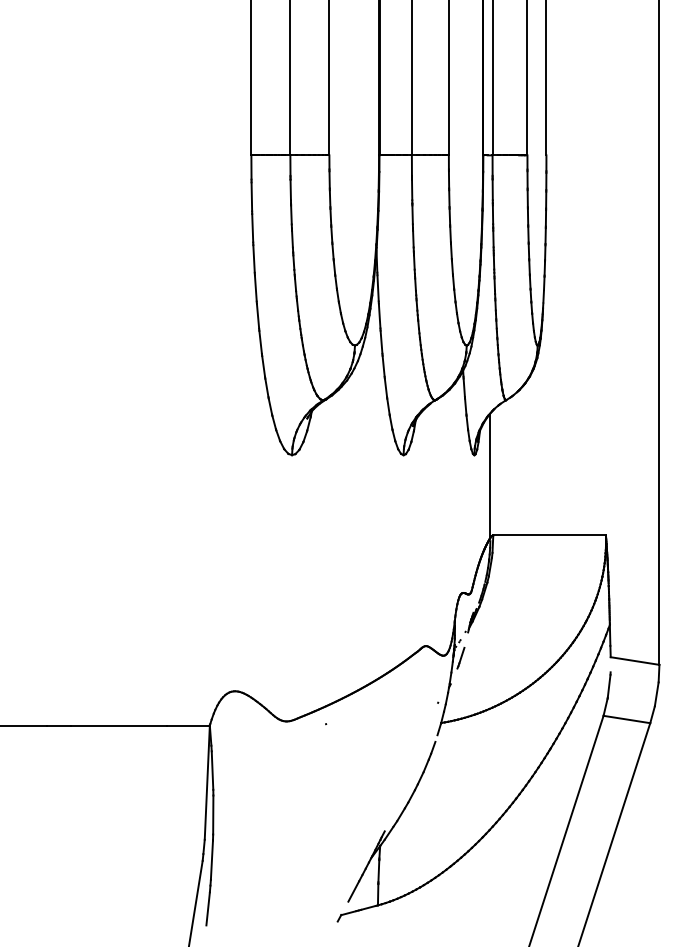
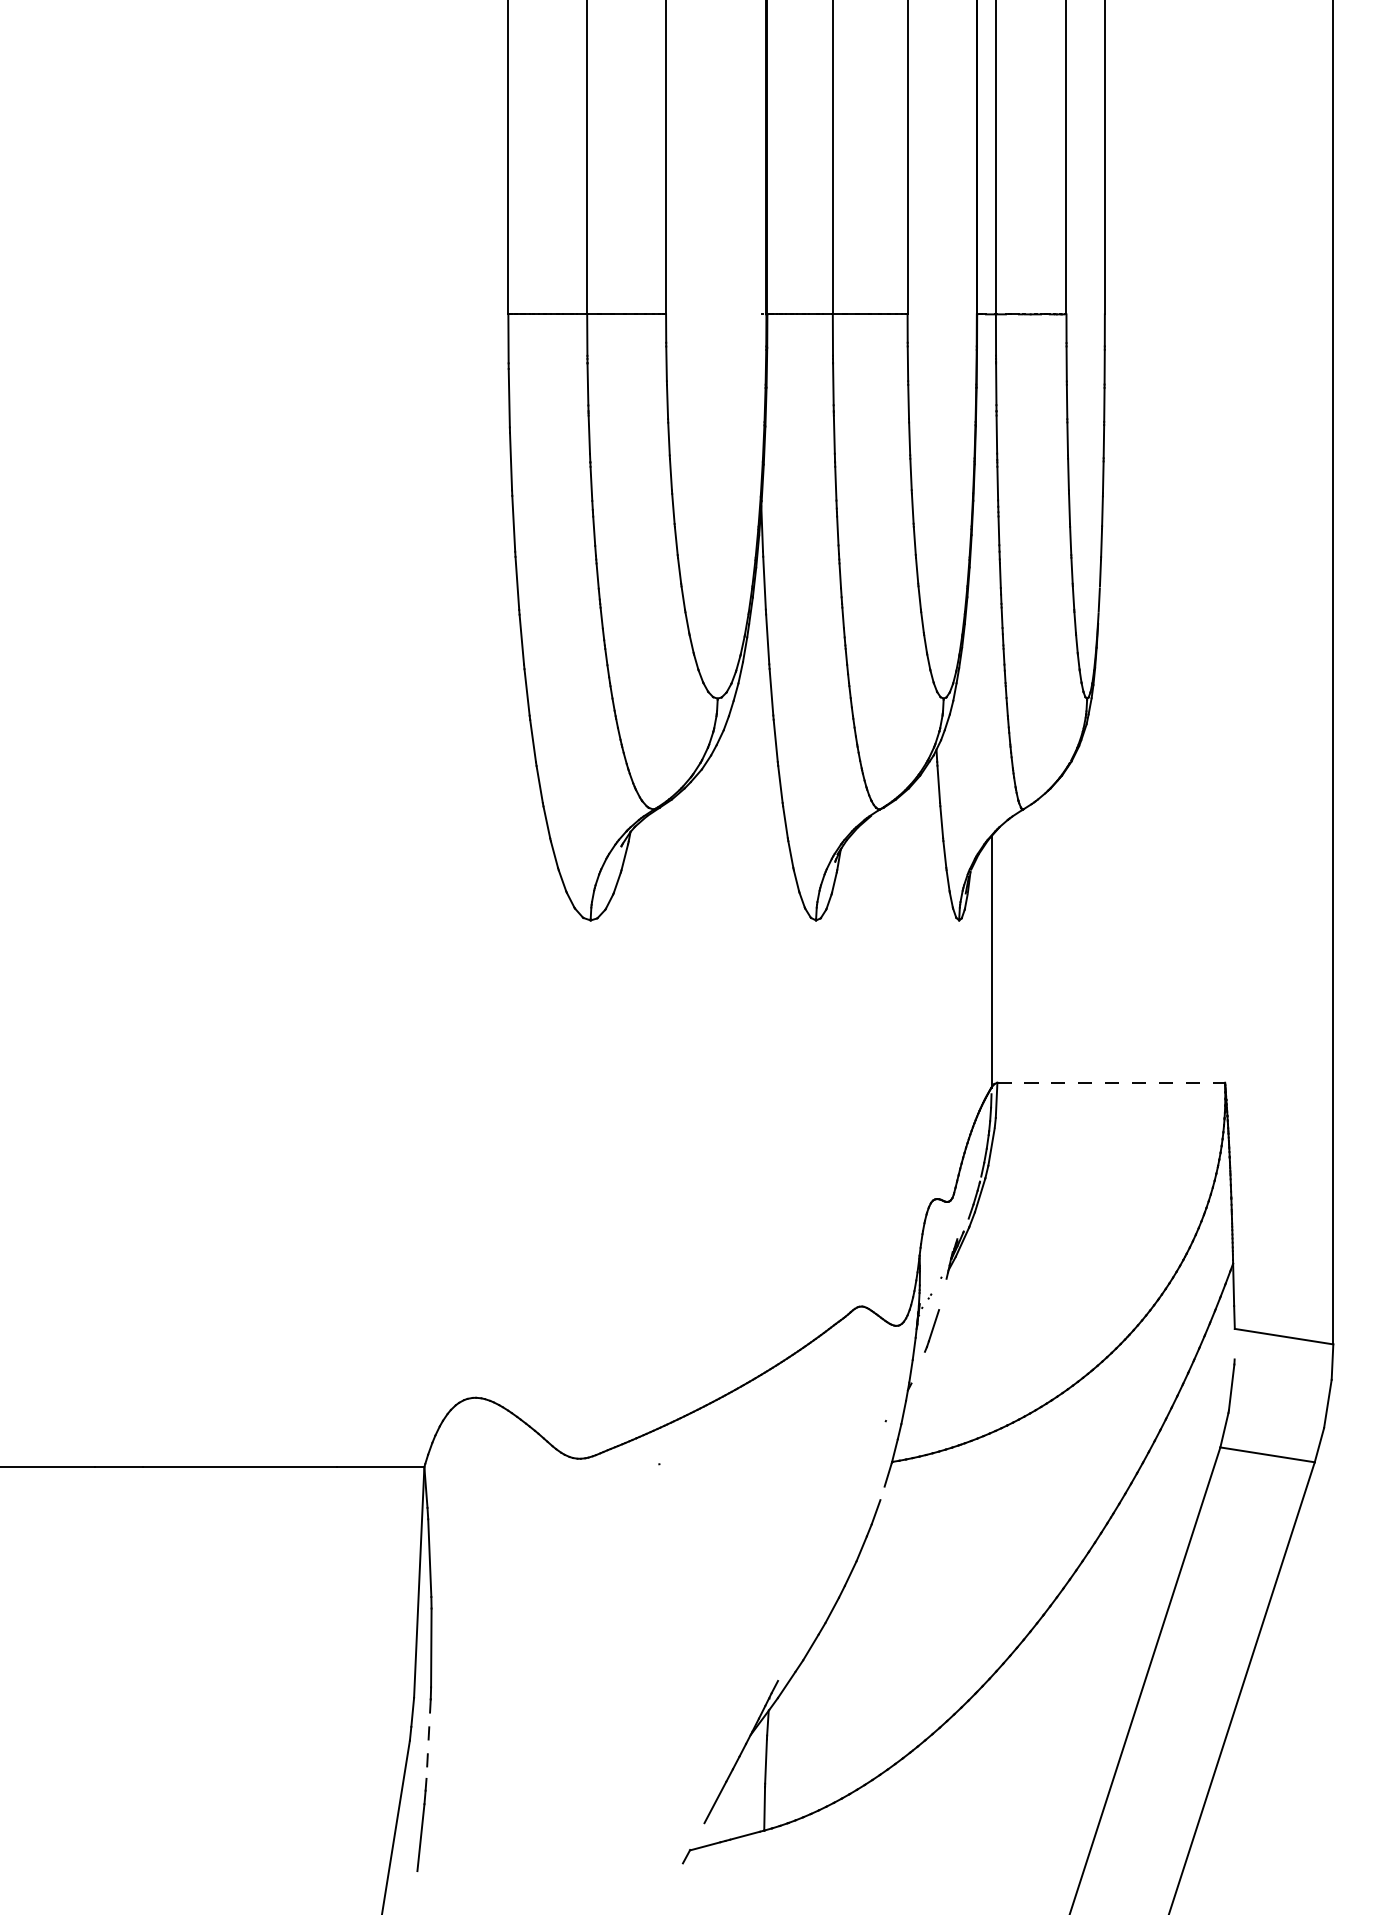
line: (550, 535) -> (1113, 1082), solid -> dashed
line: (211, 860) -> (427, 1739), solid -> dashed

